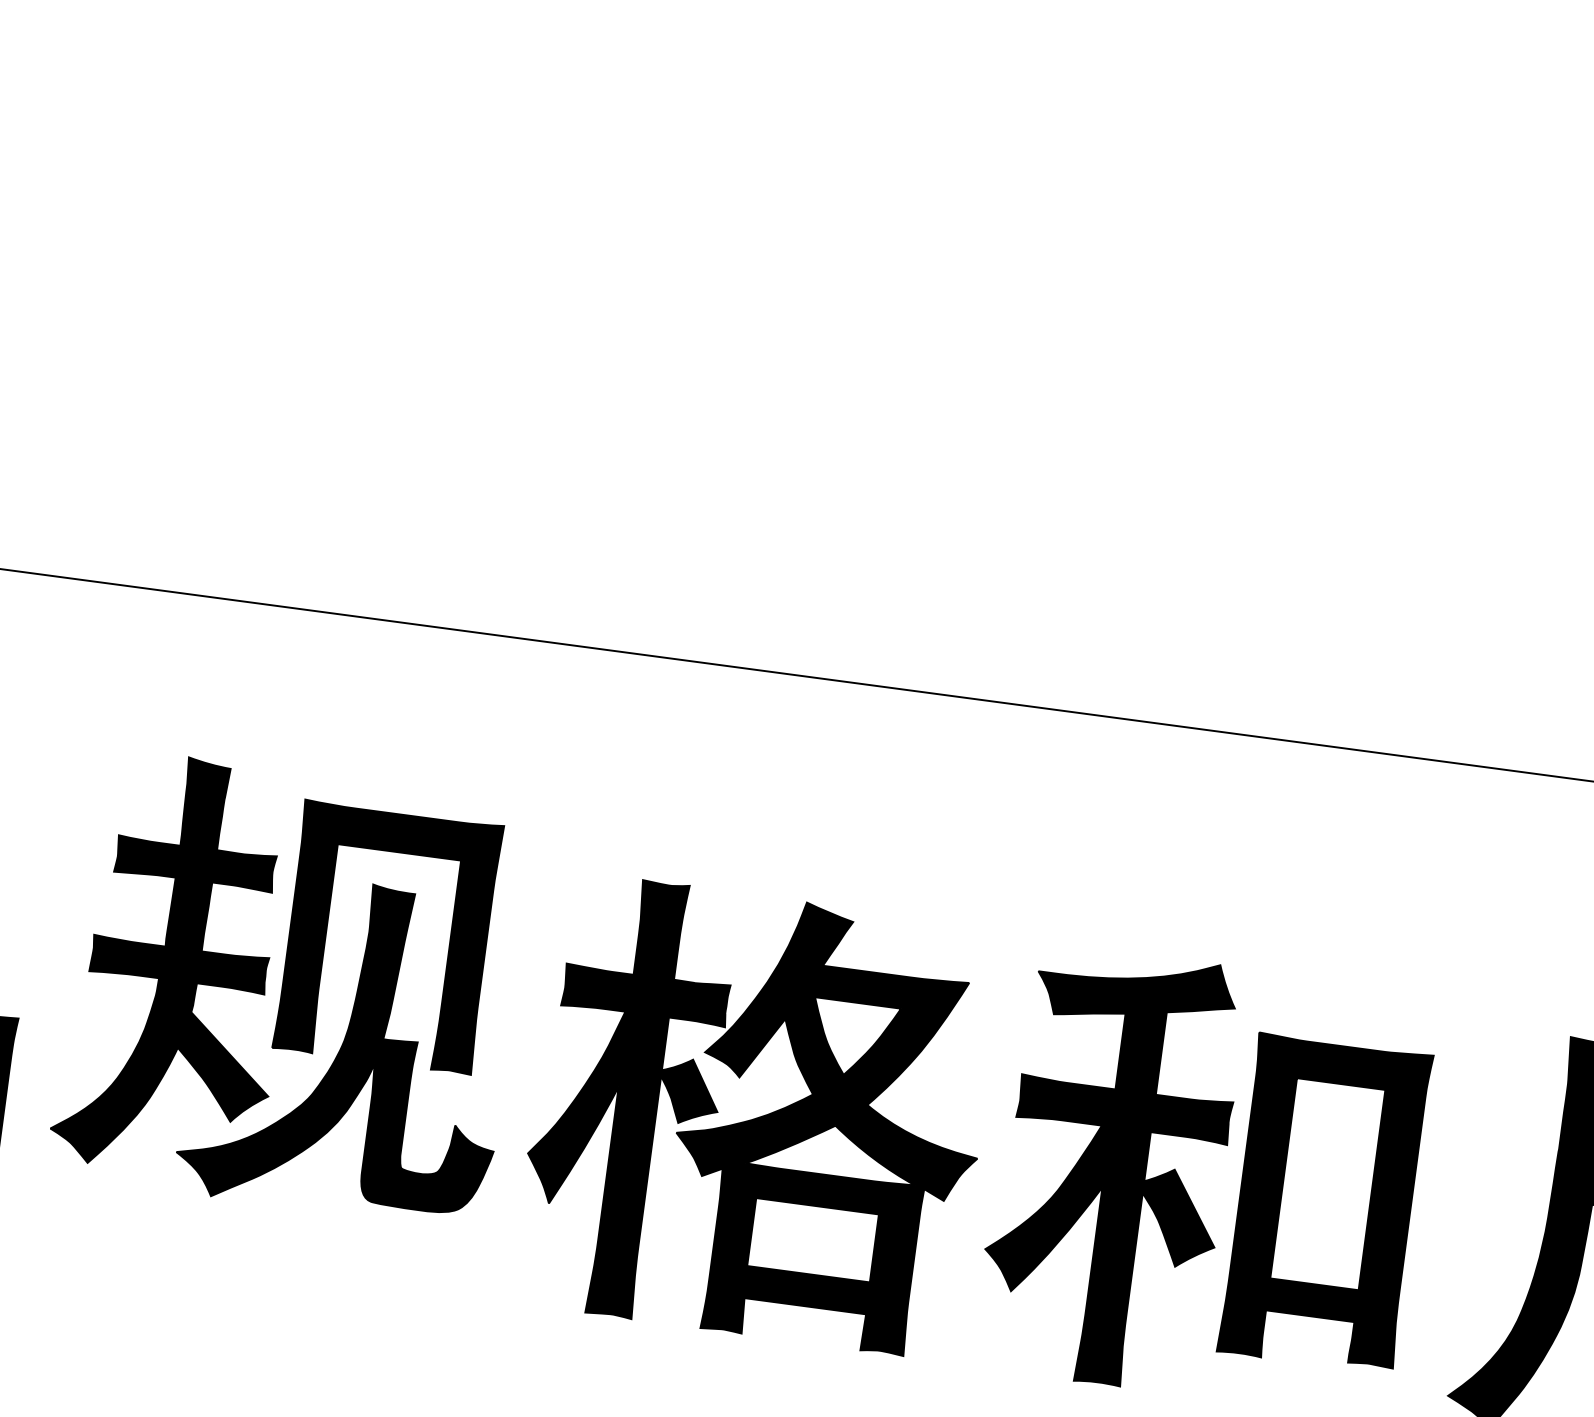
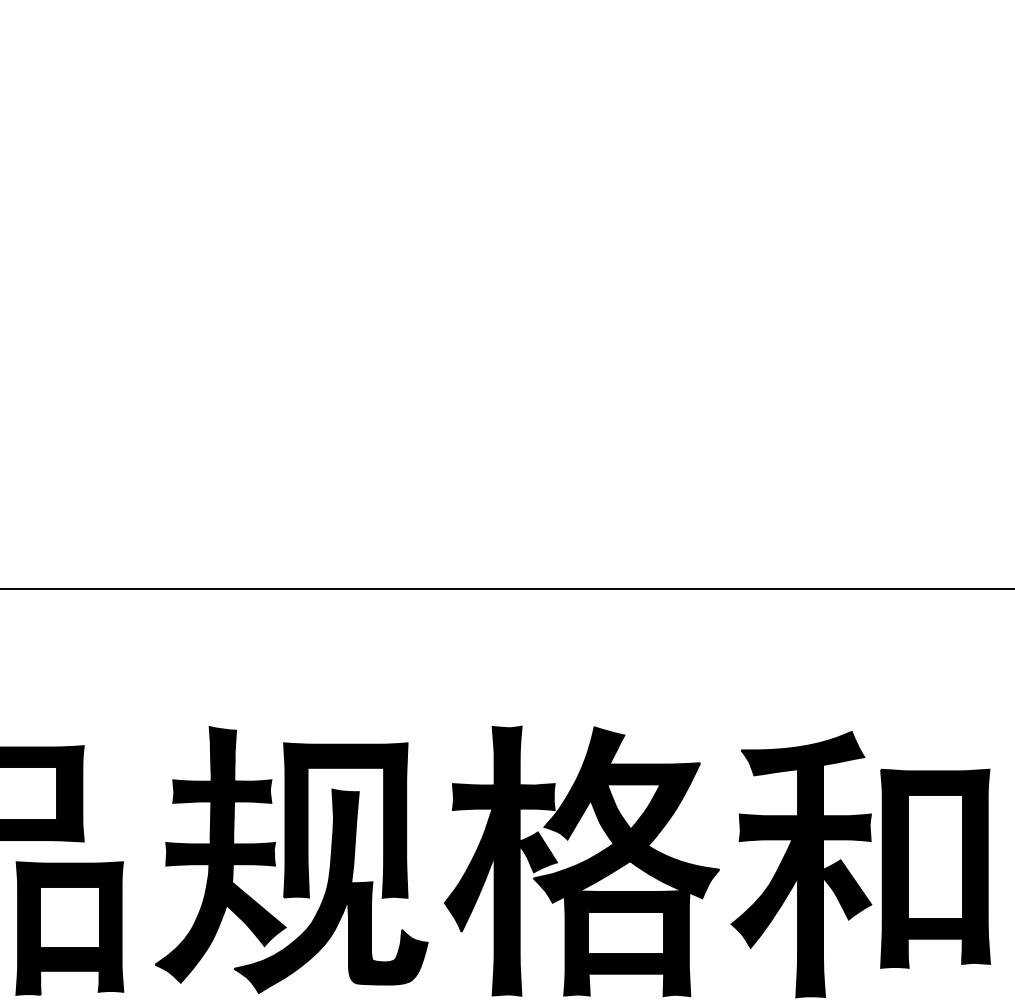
part: (292, 988) -> (291, 859), moved

